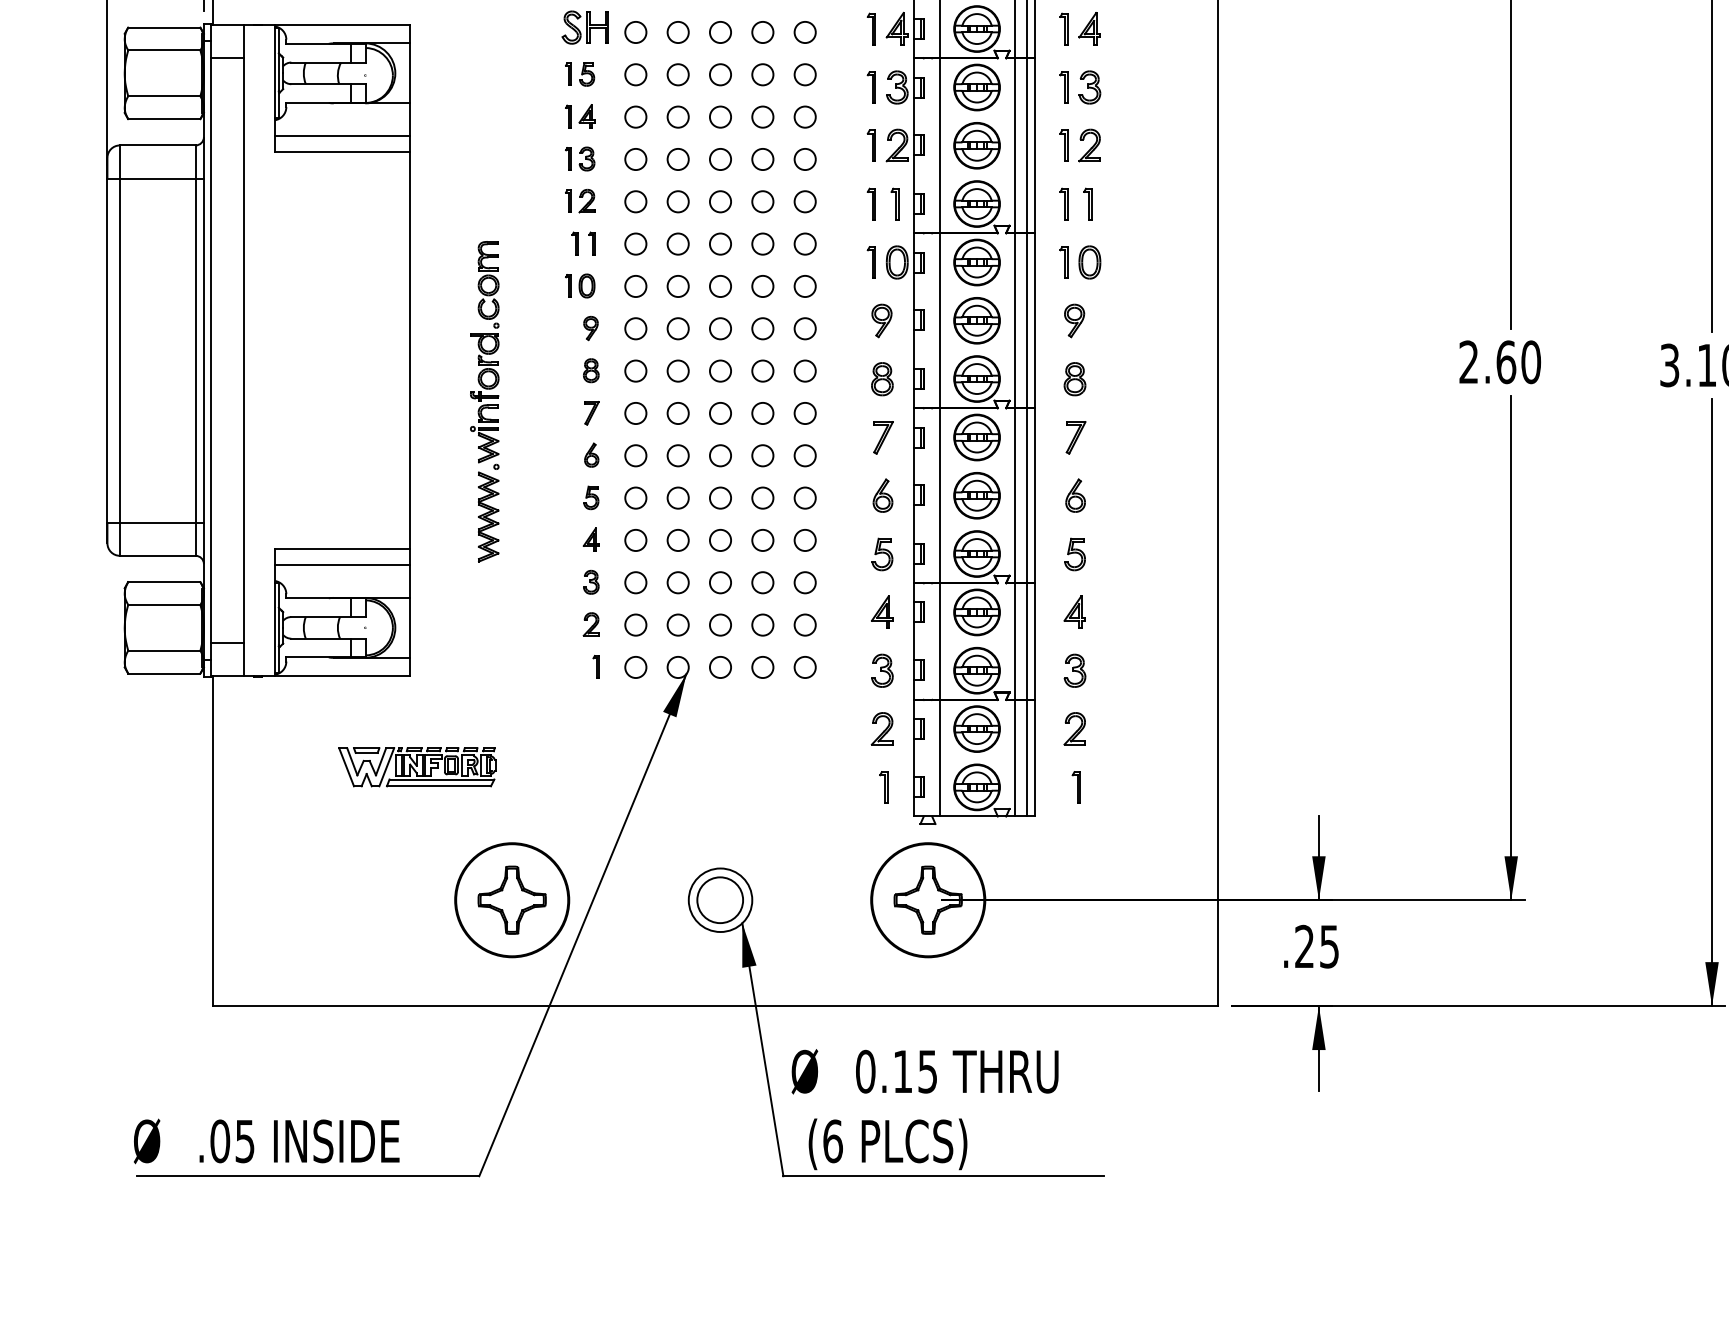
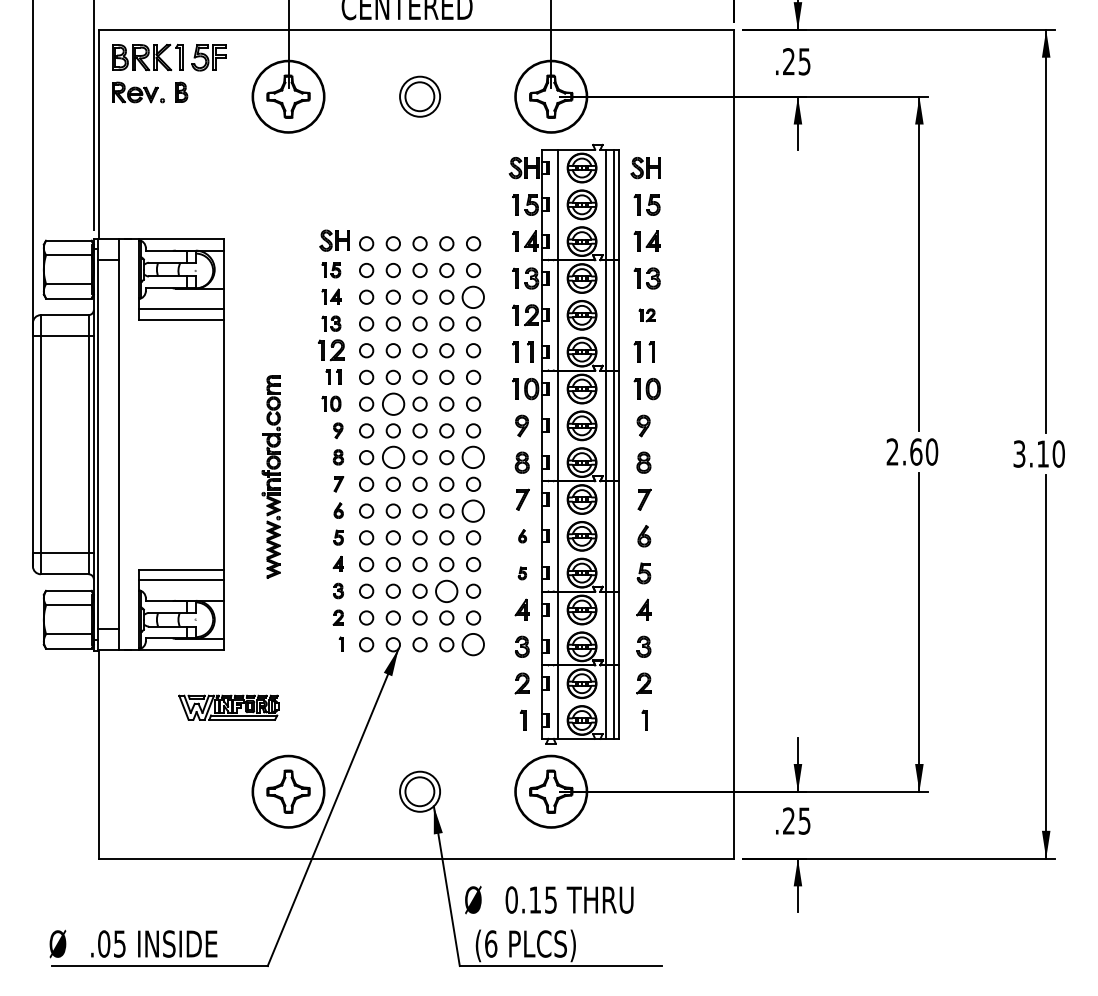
circle: (805, 115) -> (473, 296), size x1.6
part: (1079, 146) -> (646, 315), size x0.6
part: (580, 201) -> (331, 350), size x1.4
circle: (676, 285) -> (392, 403), size x1.6
circle: (676, 370) -> (392, 457), size x1.6
circle: (805, 370) -> (473, 457), size x1.6
circle: (805, 454) -> (473, 510), size x1.6
part: (882, 496) -> (522, 536), size x0.6
part: (882, 554) -> (522, 573), size x0.6
circle: (762, 581) -> (446, 590), size x1.6
circle: (805, 667) -> (473, 644), size x1.6

